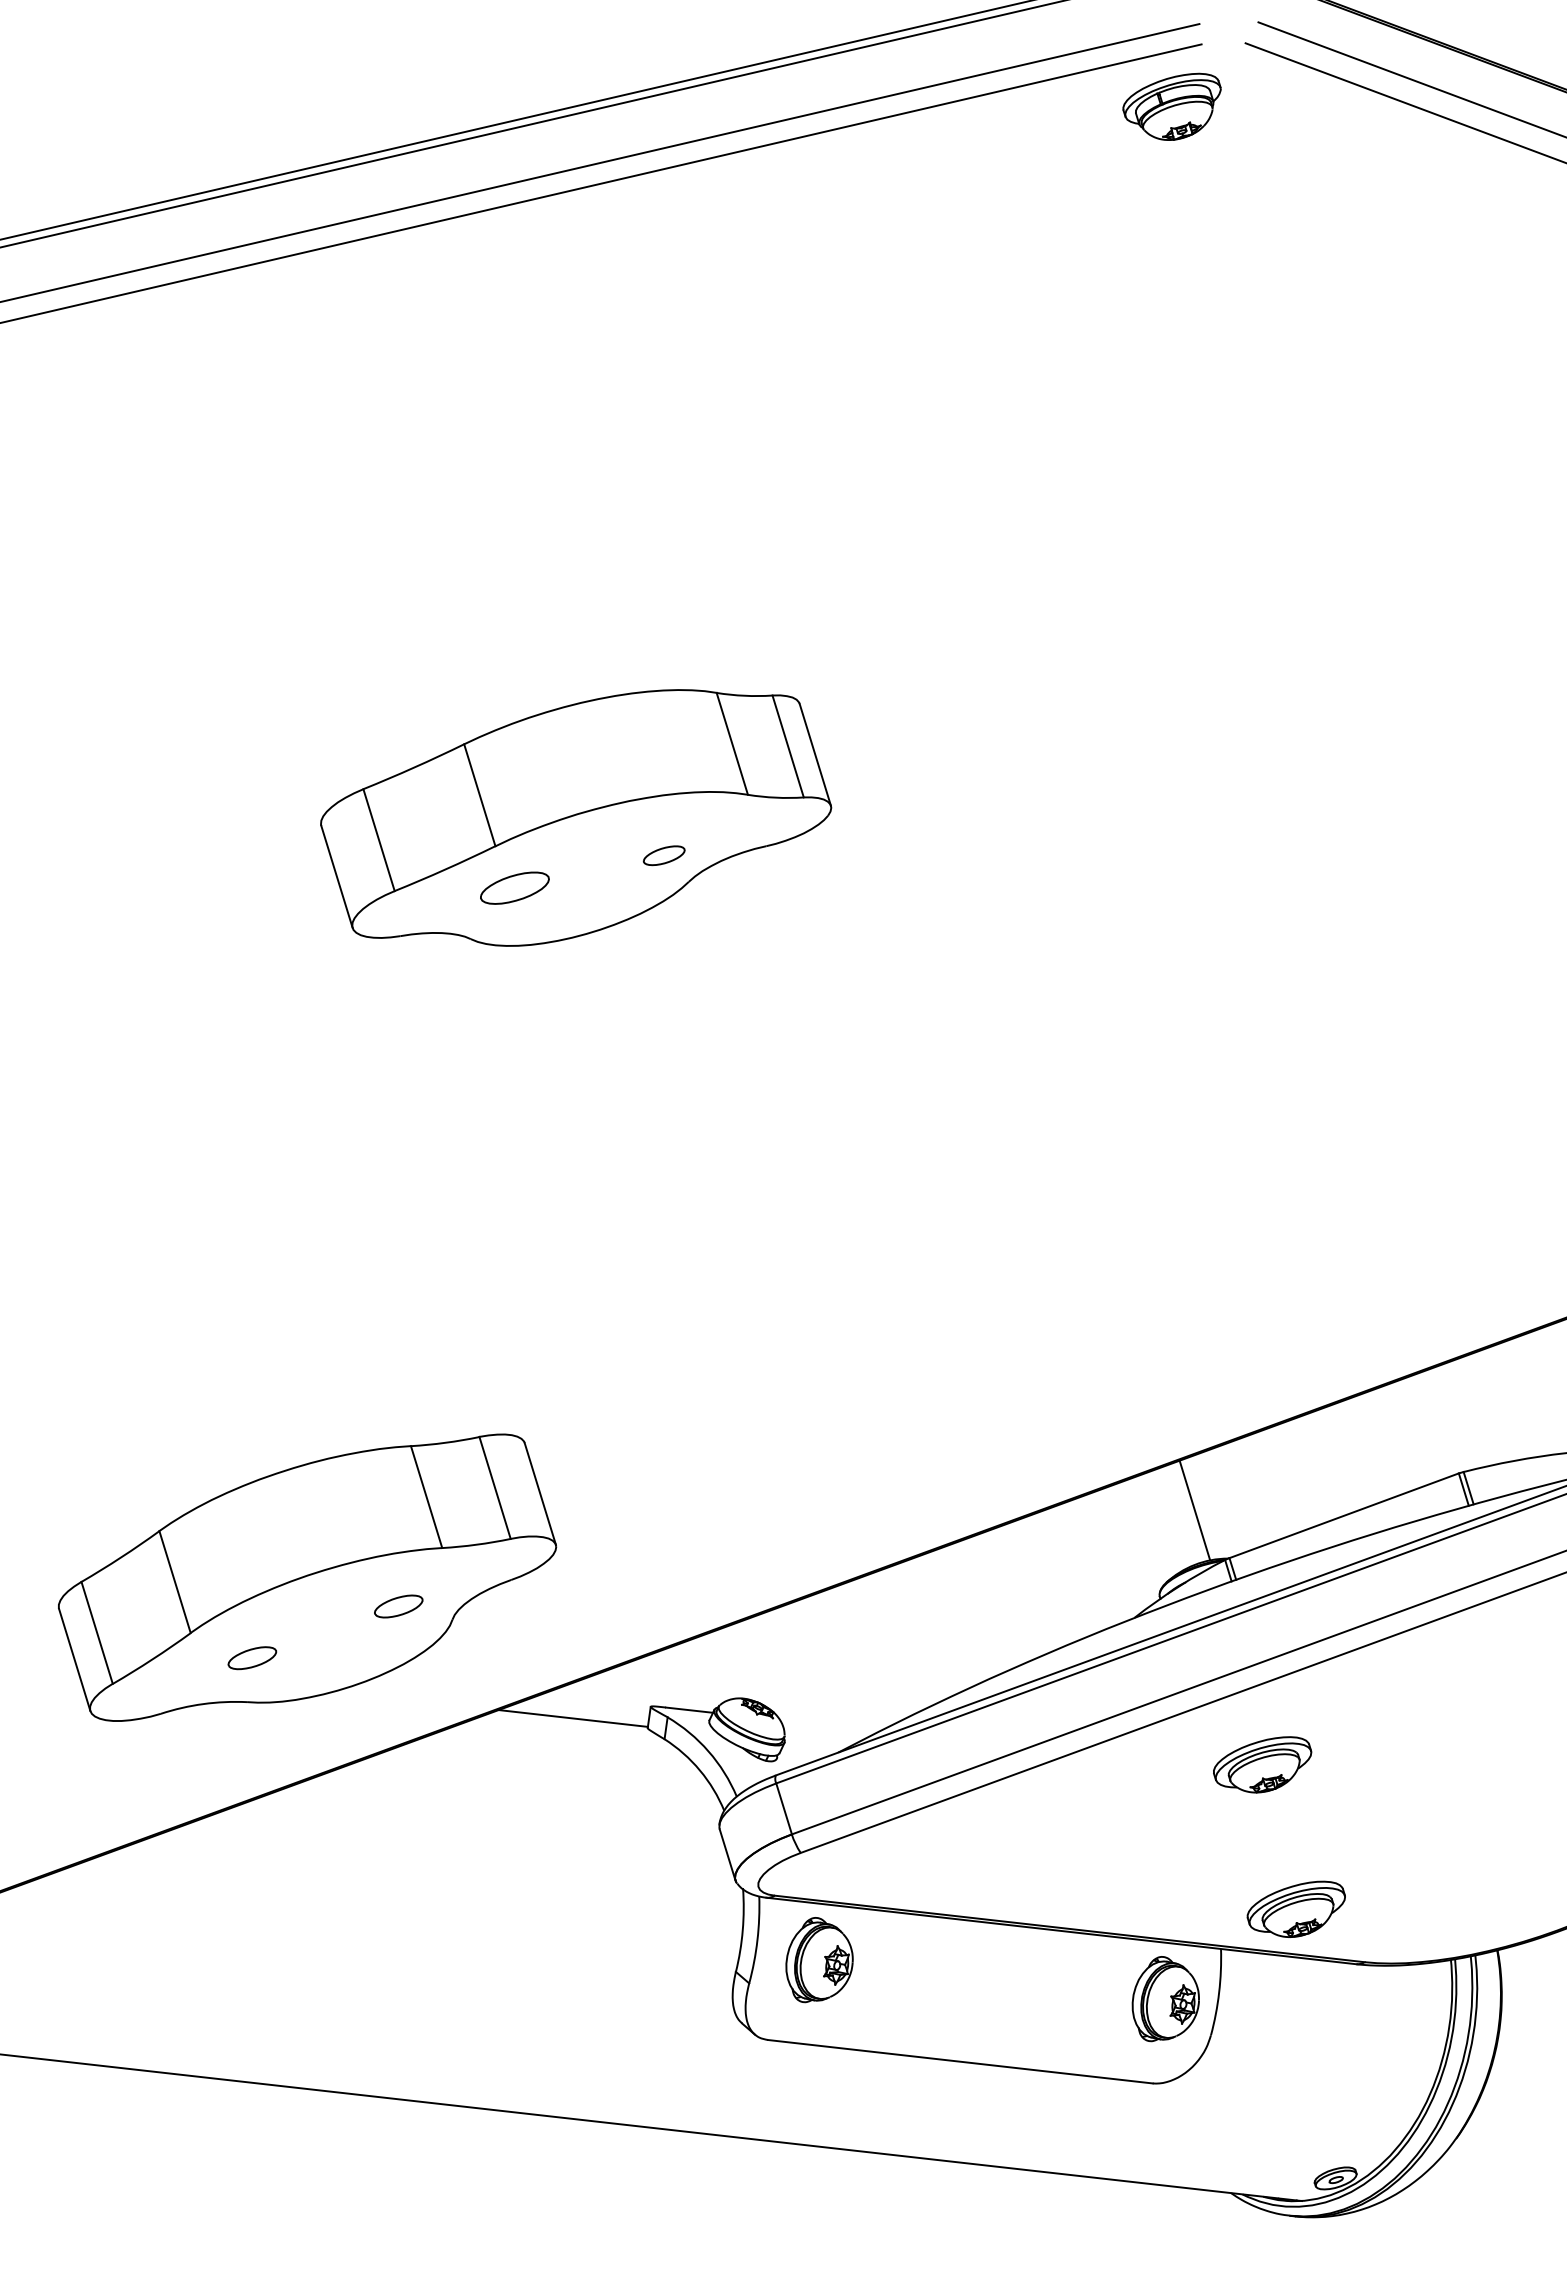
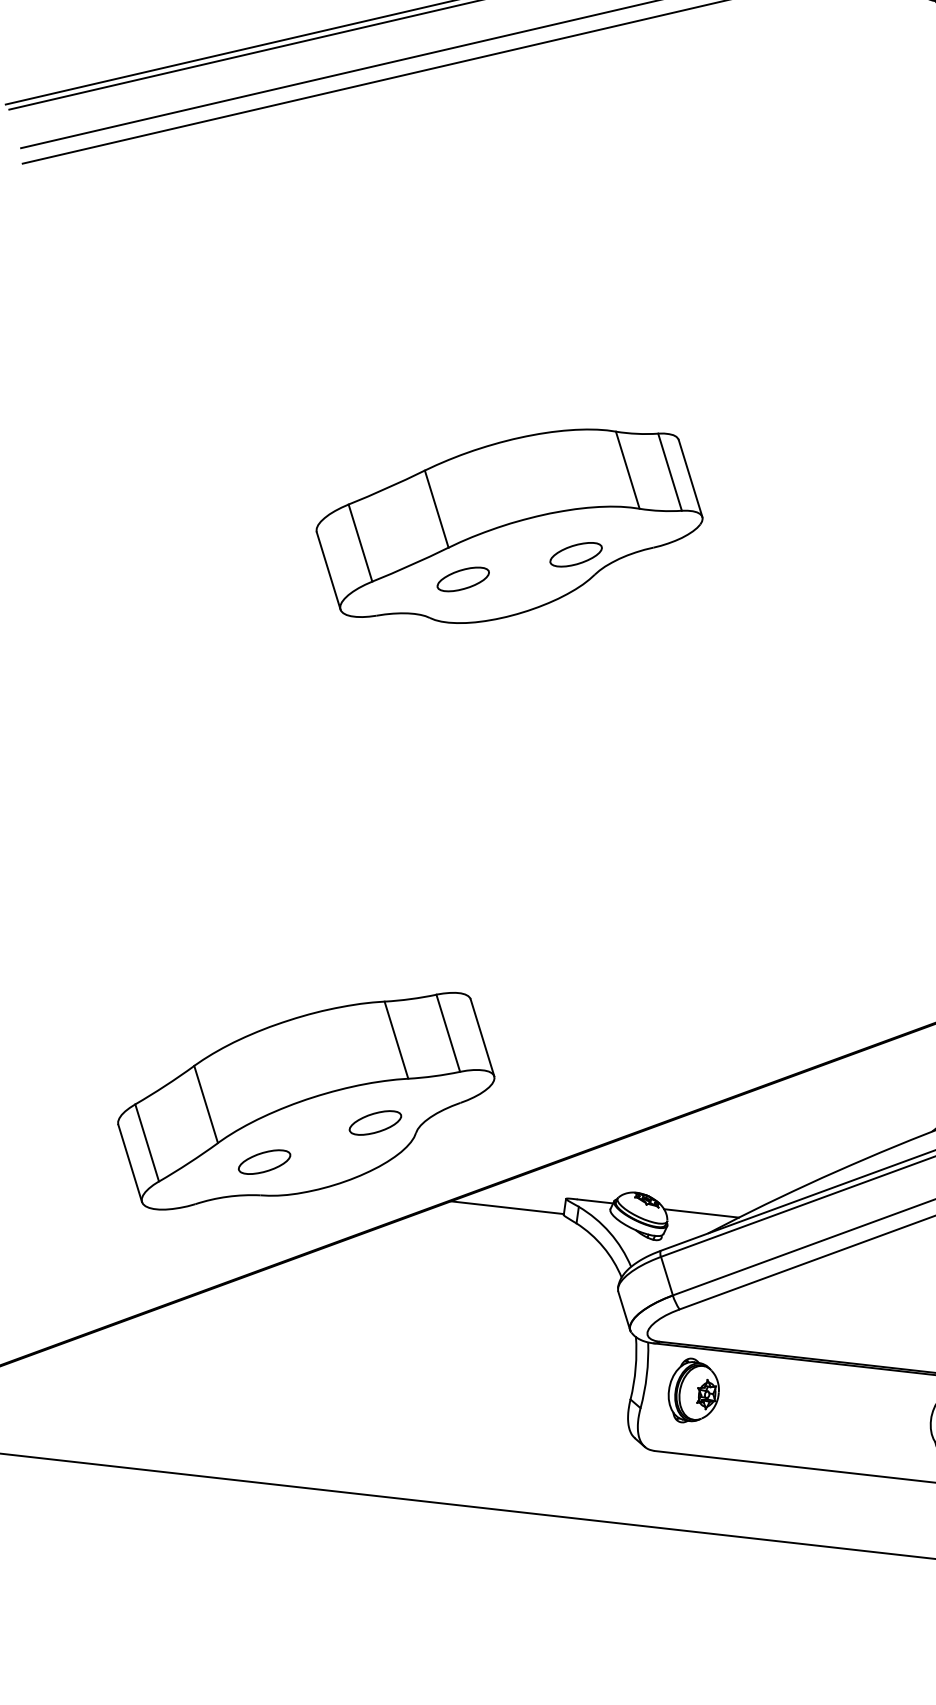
part: (664, 855) -> (576, 554), size x1.67
part: (398, 1606) -> (375, 1122), size x1.43
part: (252, 1657) -> (264, 1161), size x1.43
line: (829, 1725) -> (701, 1213), added

